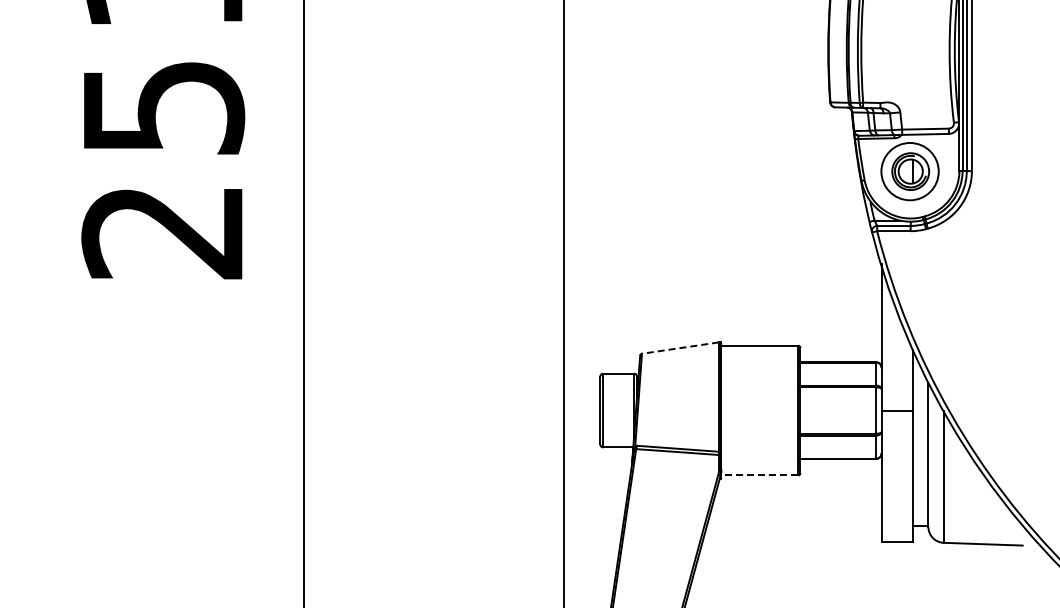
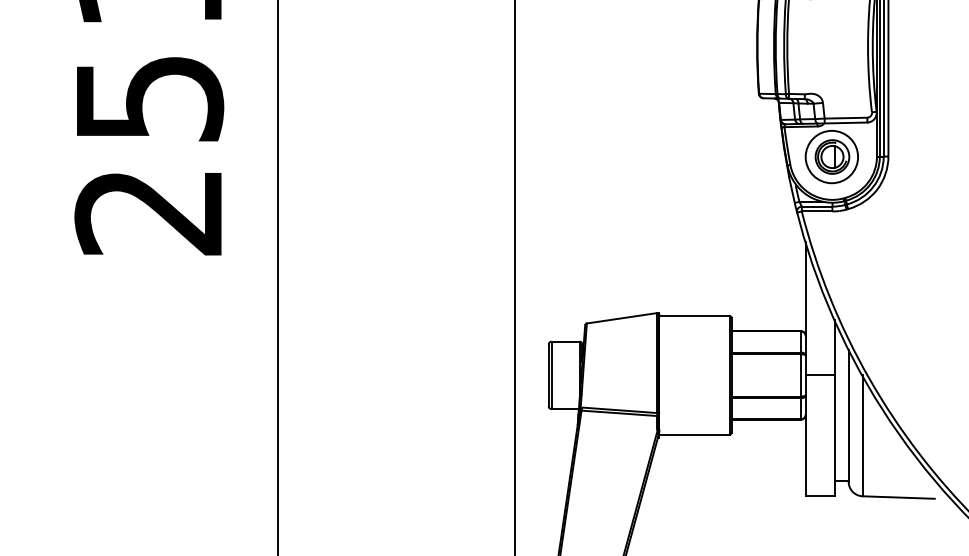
line: (680, 348) -> (622, 318), dashed -> solid
line: (759, 475) -> (694, 434), dashed -> solid

